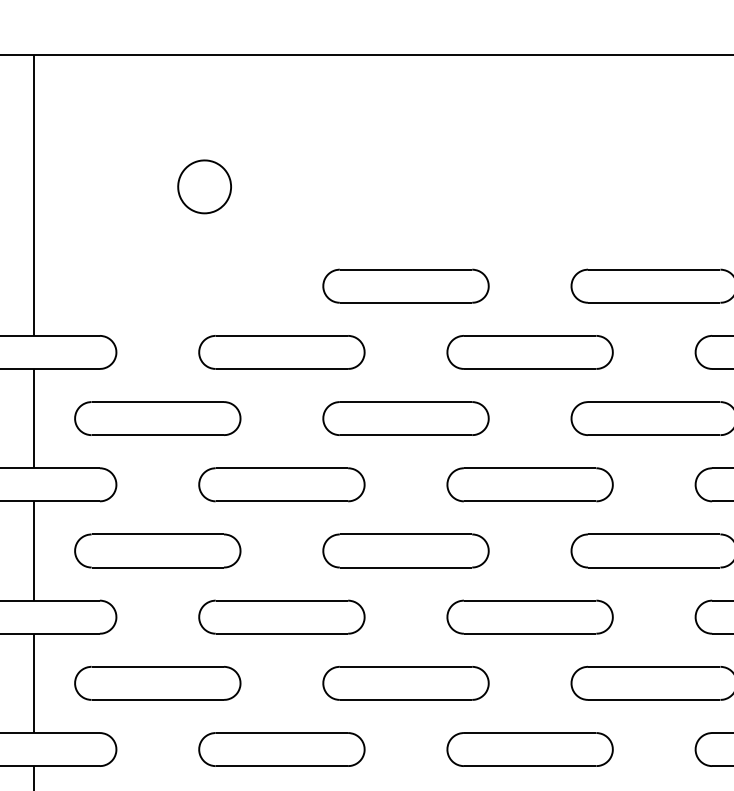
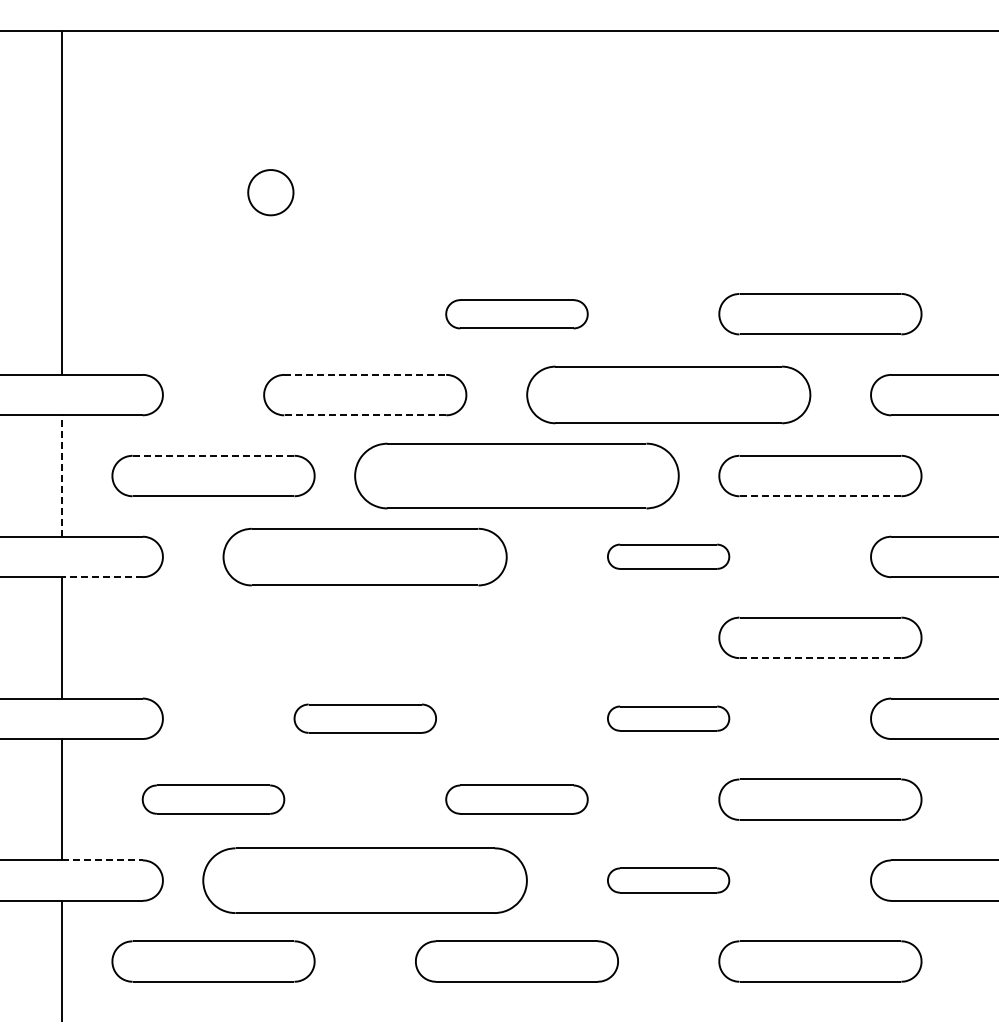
part: (204, 186) -> (270, 192), size x0.7
part: (405, 286) -> (516, 314), size x0.7
line: (282, 335) -> (365, 374), solid -> dashed
part: (529, 352) -> (668, 395), size x1.4
line: (282, 369) -> (365, 415), solid -> dashed
line: (157, 401) -> (213, 455), solid -> dashed
line: (33, 418) -> (61, 476), solid -> dashed
part: (405, 418) -> (516, 475), size x1.6
line: (654, 435) -> (820, 496), solid -> dashed
part: (282, 484) -> (365, 556), size x1.4
part: (529, 484) -> (668, 556), size x0.6
line: (66, 501) -> (101, 577), solid -> dashed
part: (157, 550) -> (213, 637), removed
part: (405, 550) -> (516, 637), removed
line: (654, 567) -> (820, 658), solid -> dashed
part: (282, 616) -> (365, 718), size x0.7
part: (529, 616) -> (668, 718), size x0.6
part: (157, 683) -> (213, 799), size x0.7
part: (405, 683) -> (516, 799), size x0.7
line: (66, 733) -> (102, 860), solid -> dashed
part: (282, 749) -> (365, 880), size x1.6
part: (529, 749) -> (668, 880), size x0.6

